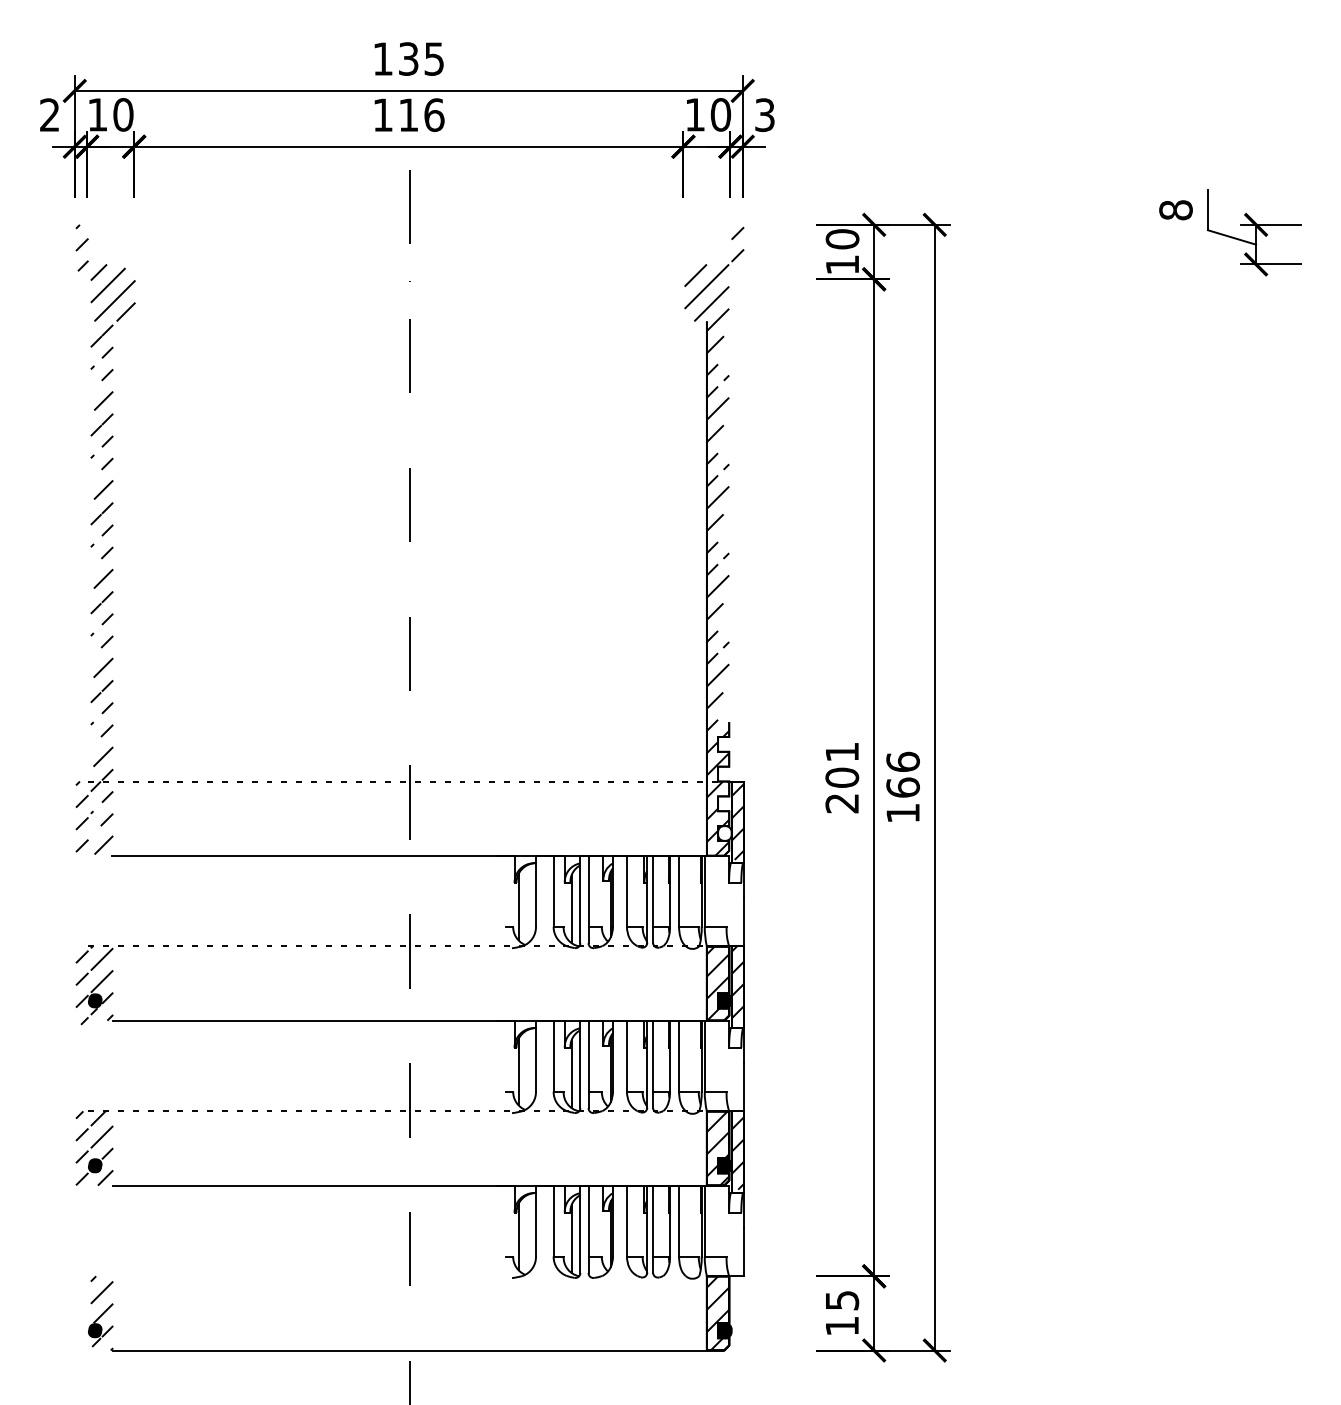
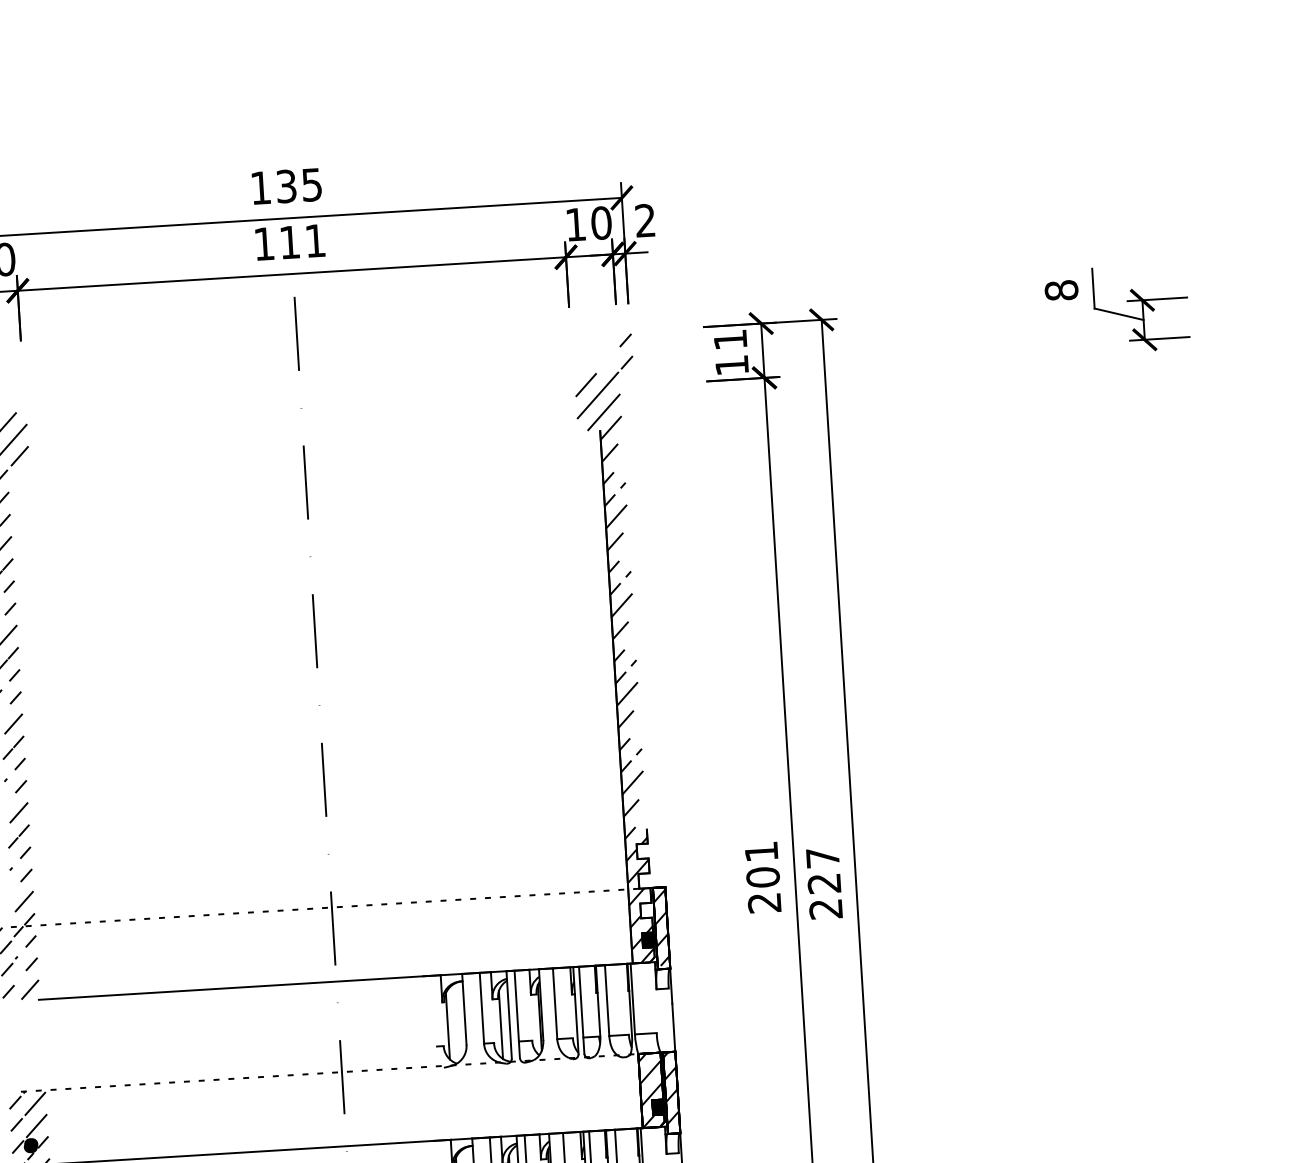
text: (434, 115) -> (315, 241), 116 -> 111
text: (764, 115) -> (645, 221), 3 -> 2
text: (842, 239) -> (730, 340), 10 -> 11
text: (902, 787) -> (823, 883), 166 -> 227
fill: (724, 833) -> (648, 940), added

